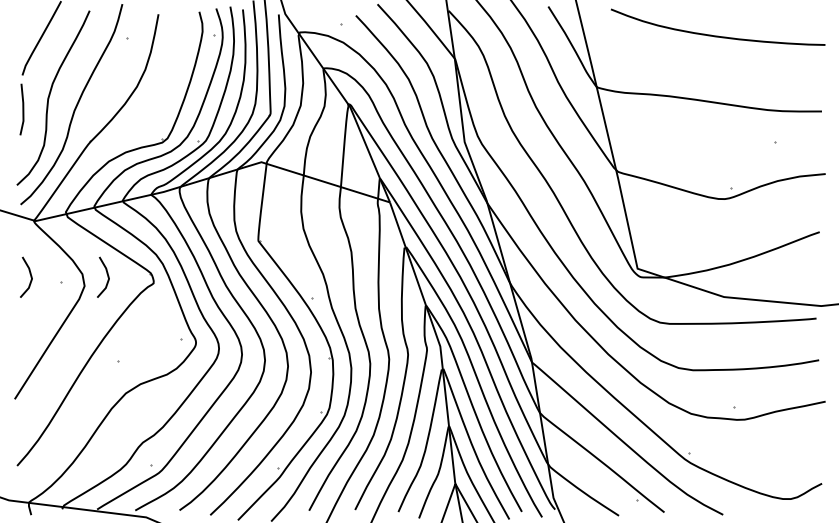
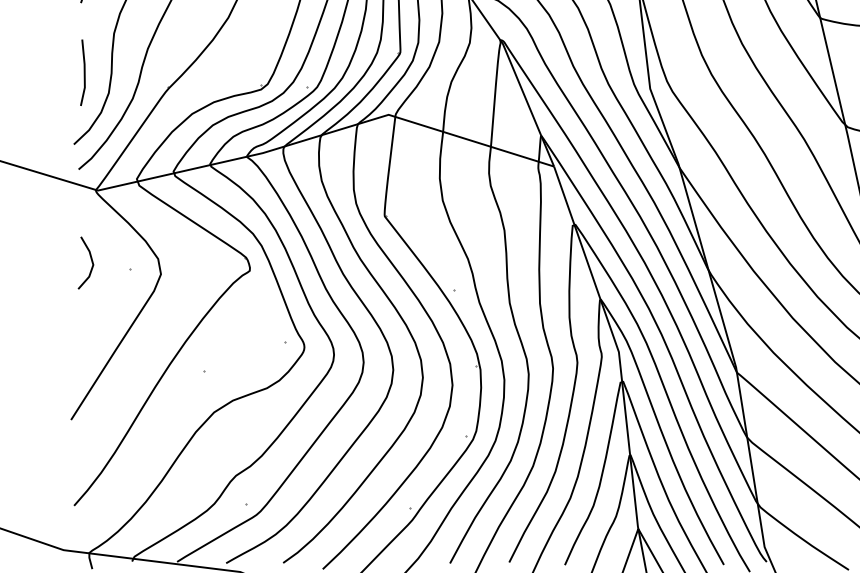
line: (22, 109) -> (83, 72), moved
line: (106, 274) -> (189, 259), removed

